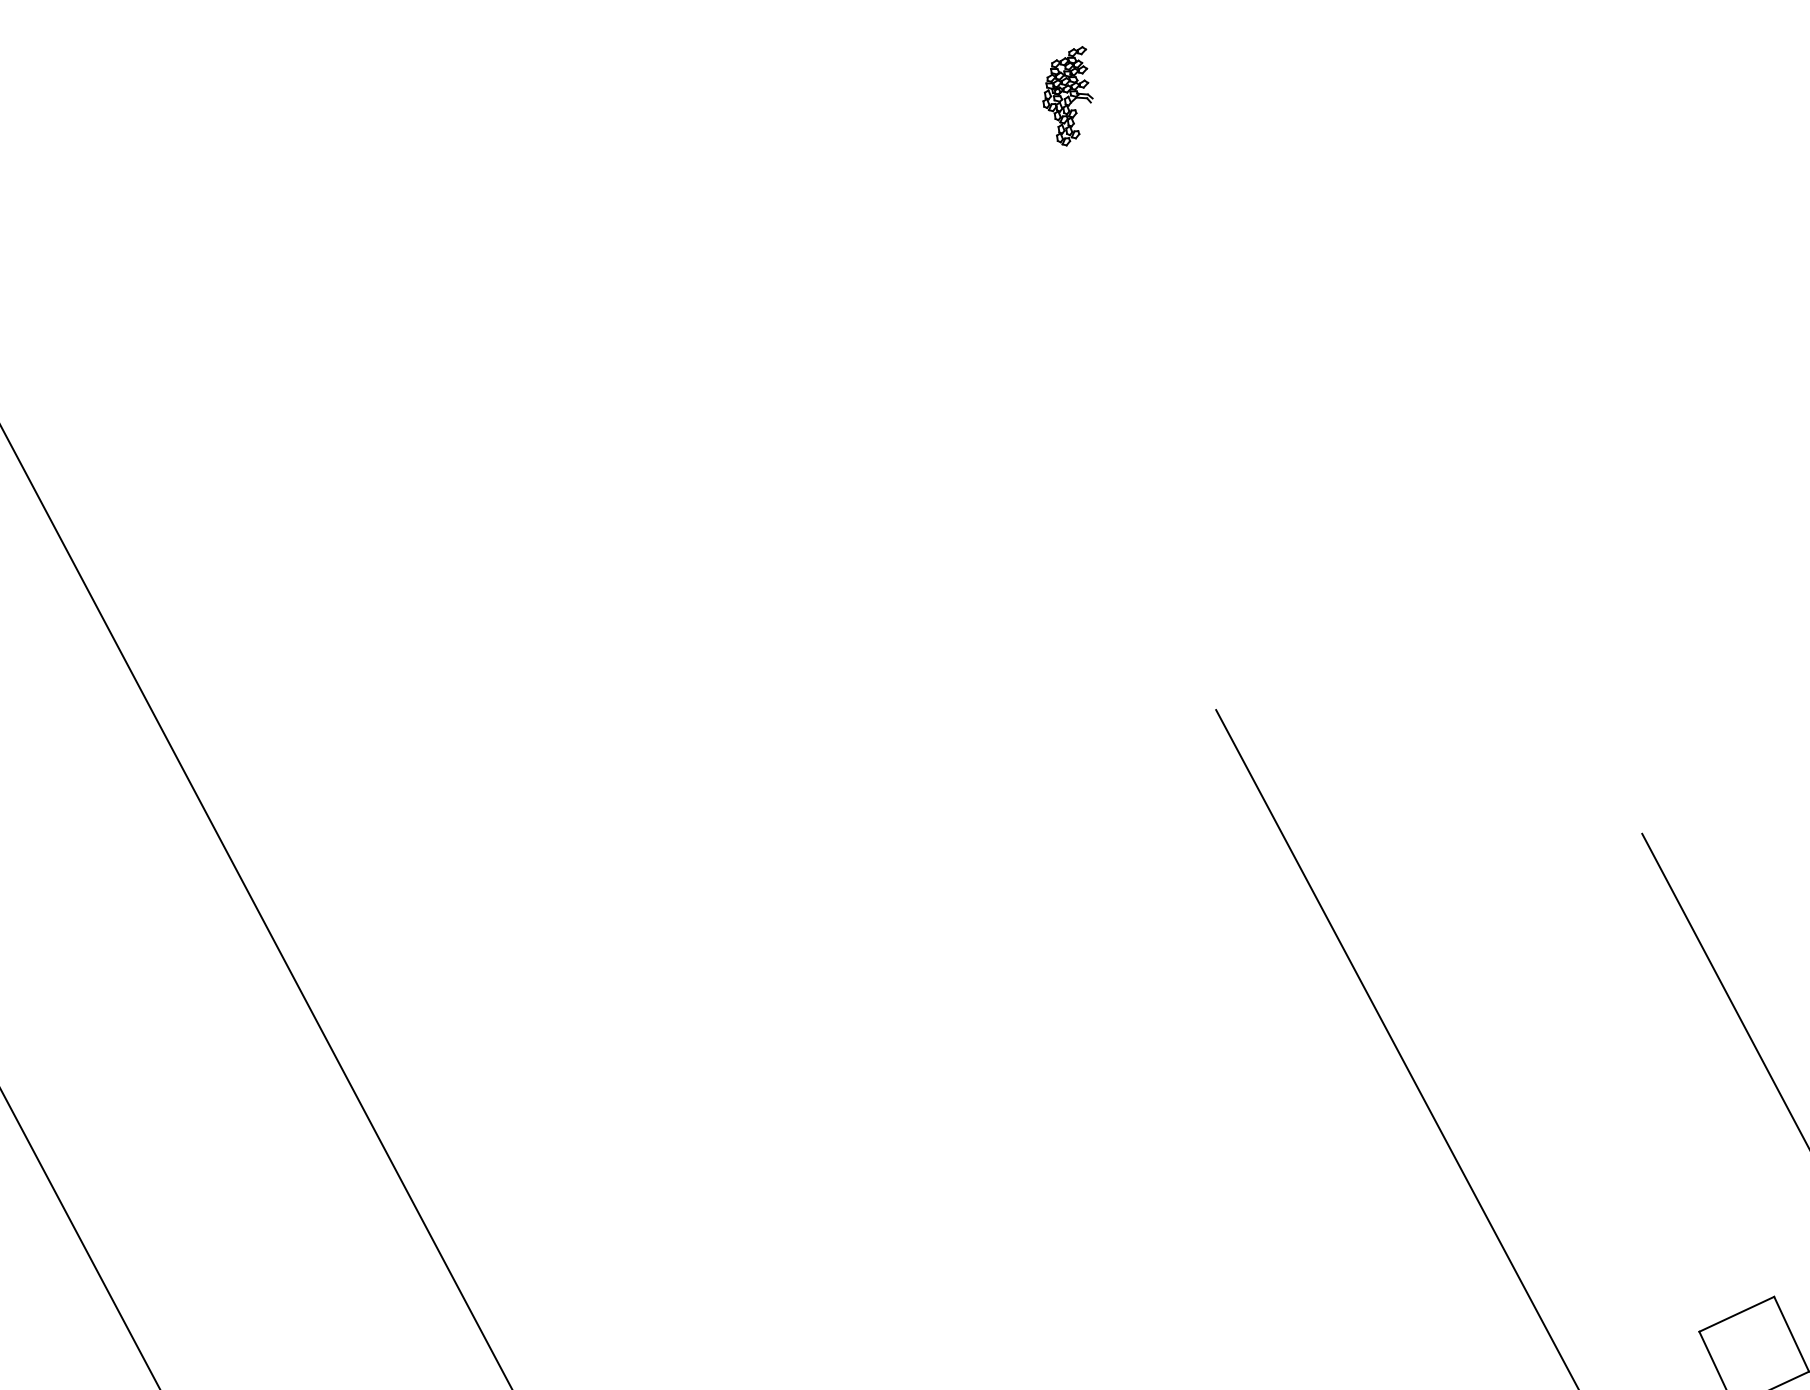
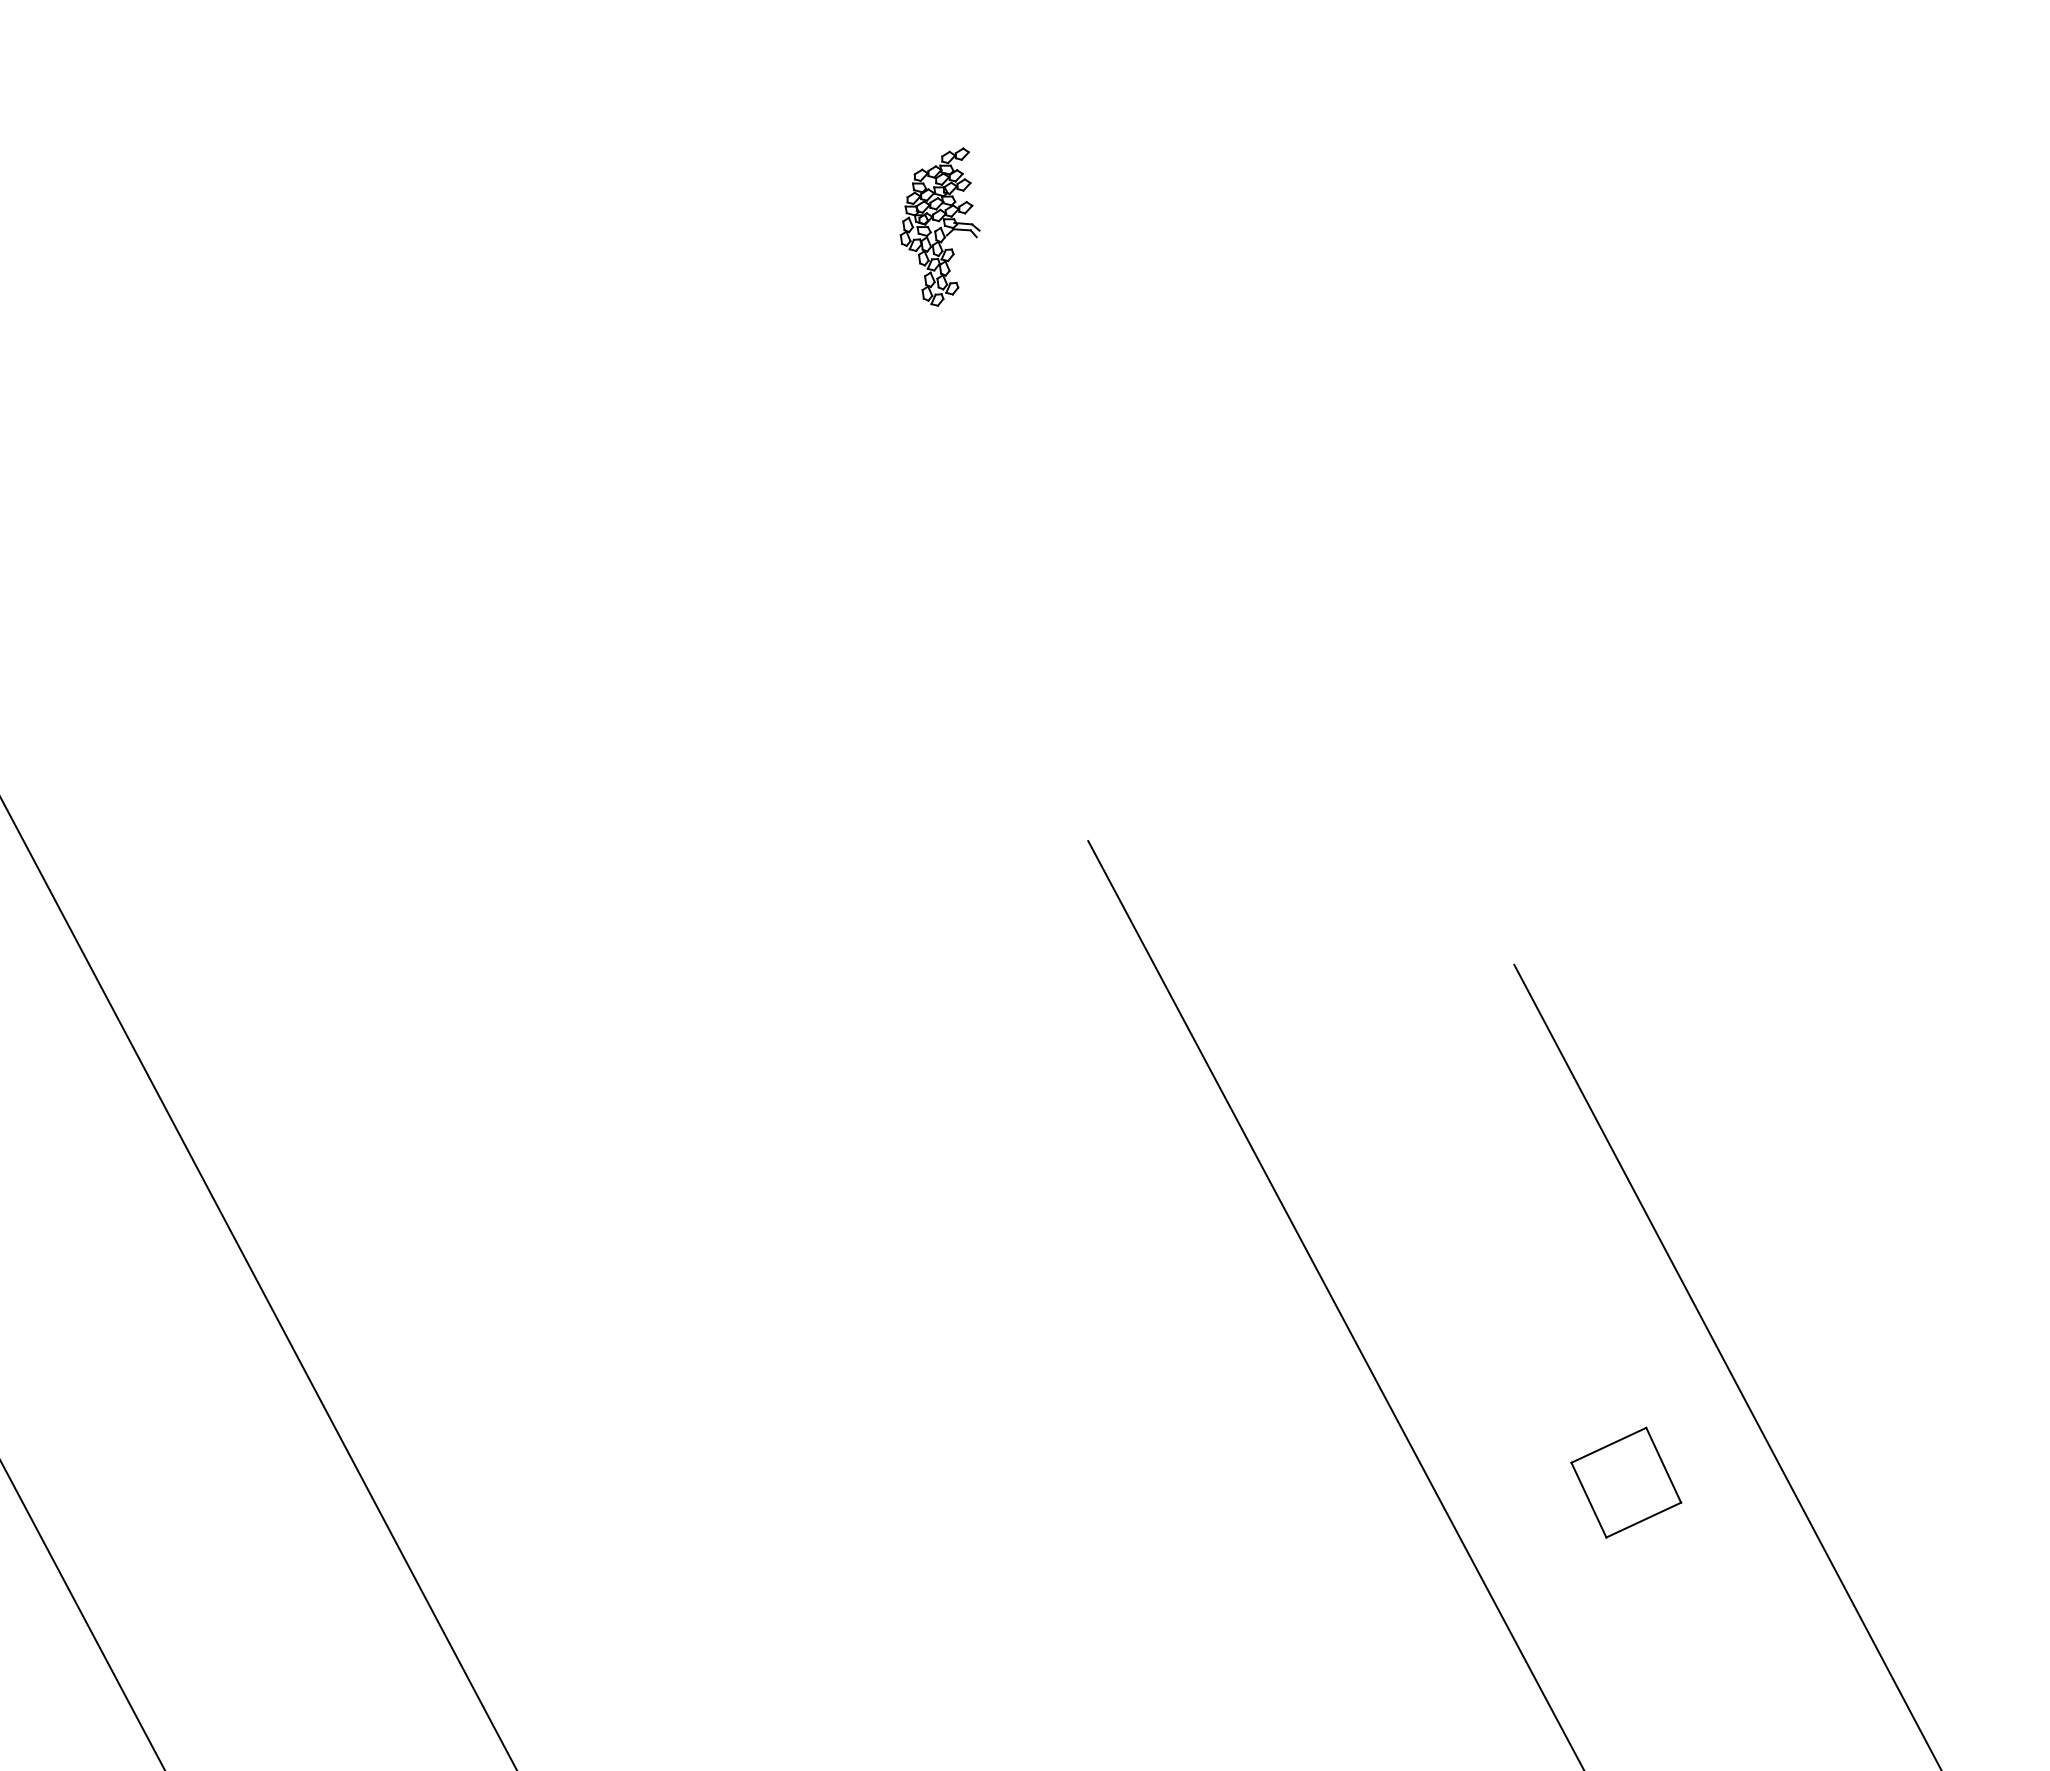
part: (1067, 96) -> (939, 227), size x1.6

